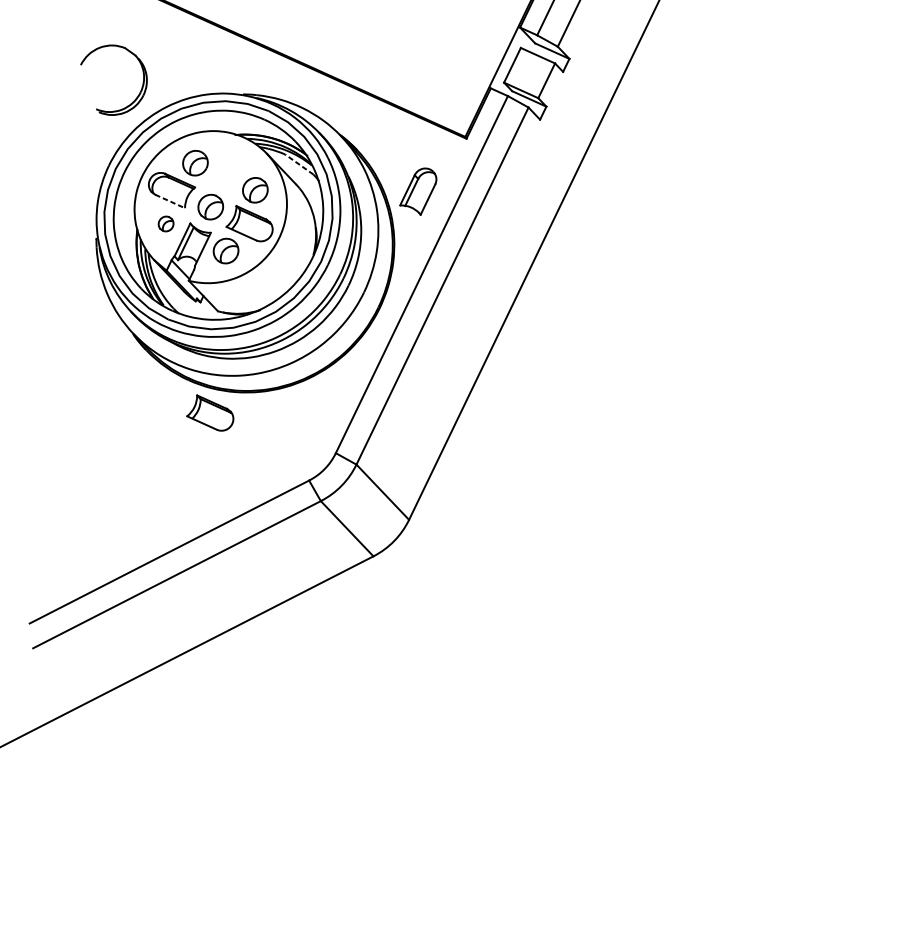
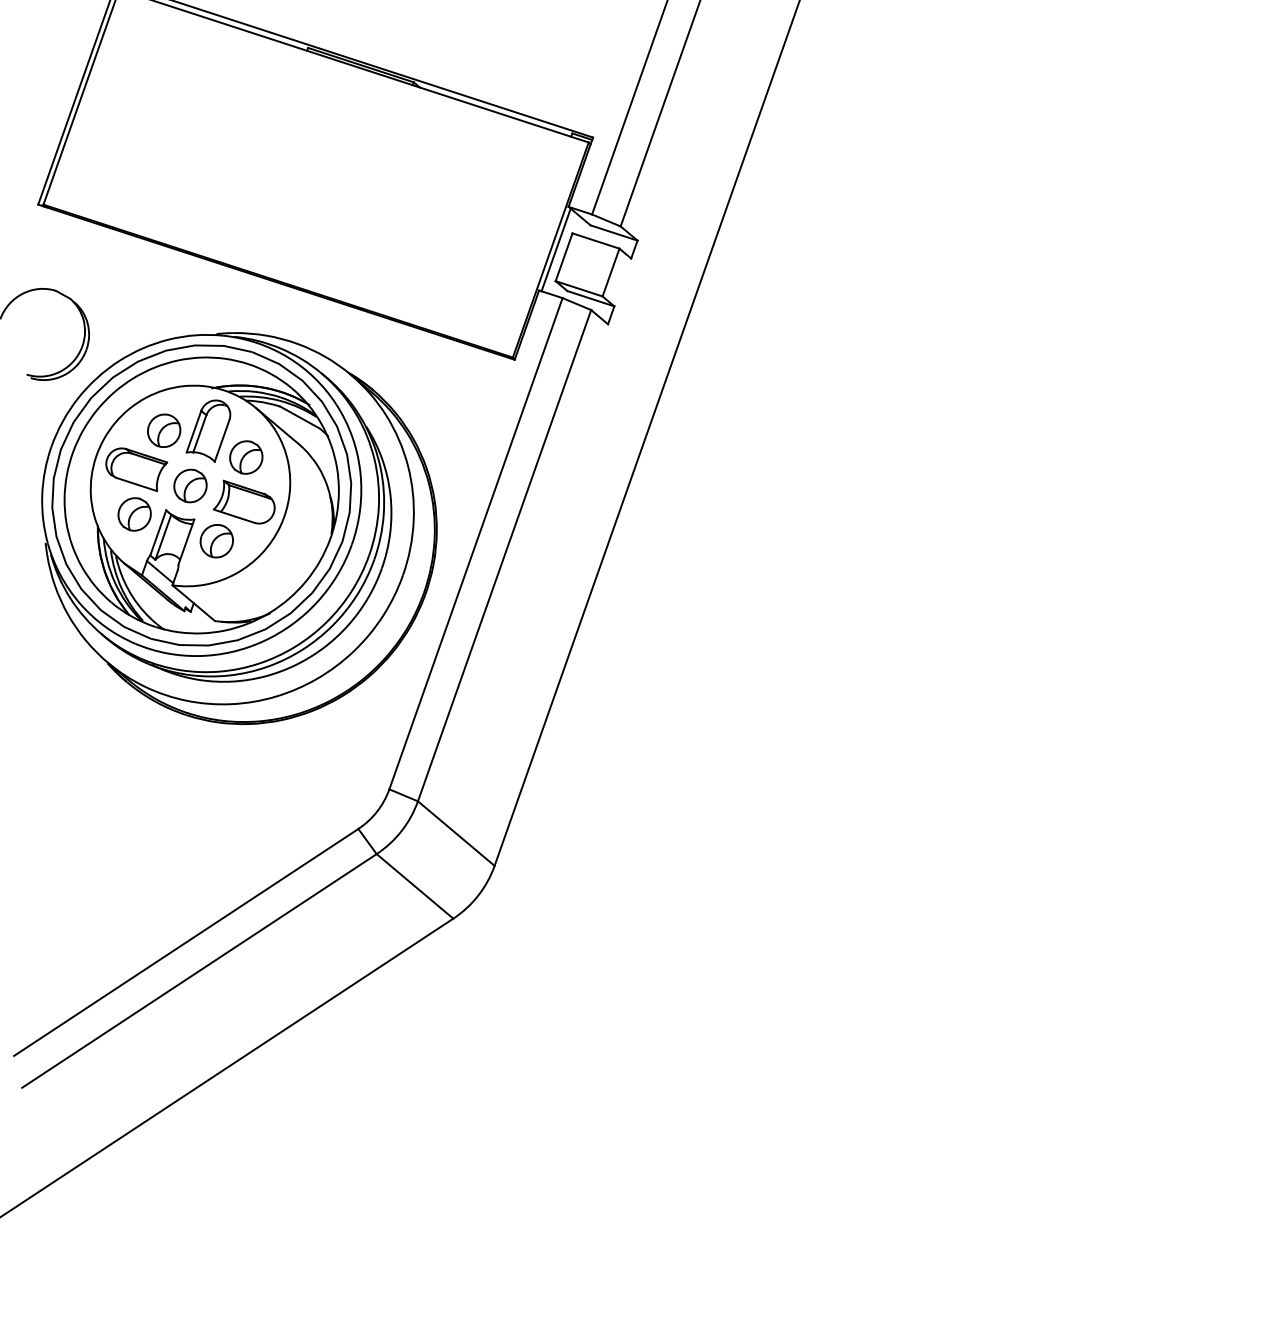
line: (506, 58) -> (555, 249), added
line: (299, 164) -> (300, 417), dashed -> solid
part: (418, 190) -> (208, 430), moved
line: (170, 201) -> (137, 484), dashed -> solid
part: (166, 224) -> (134, 514), size x1.67
part: (210, 412) -> (219, 754), removed

